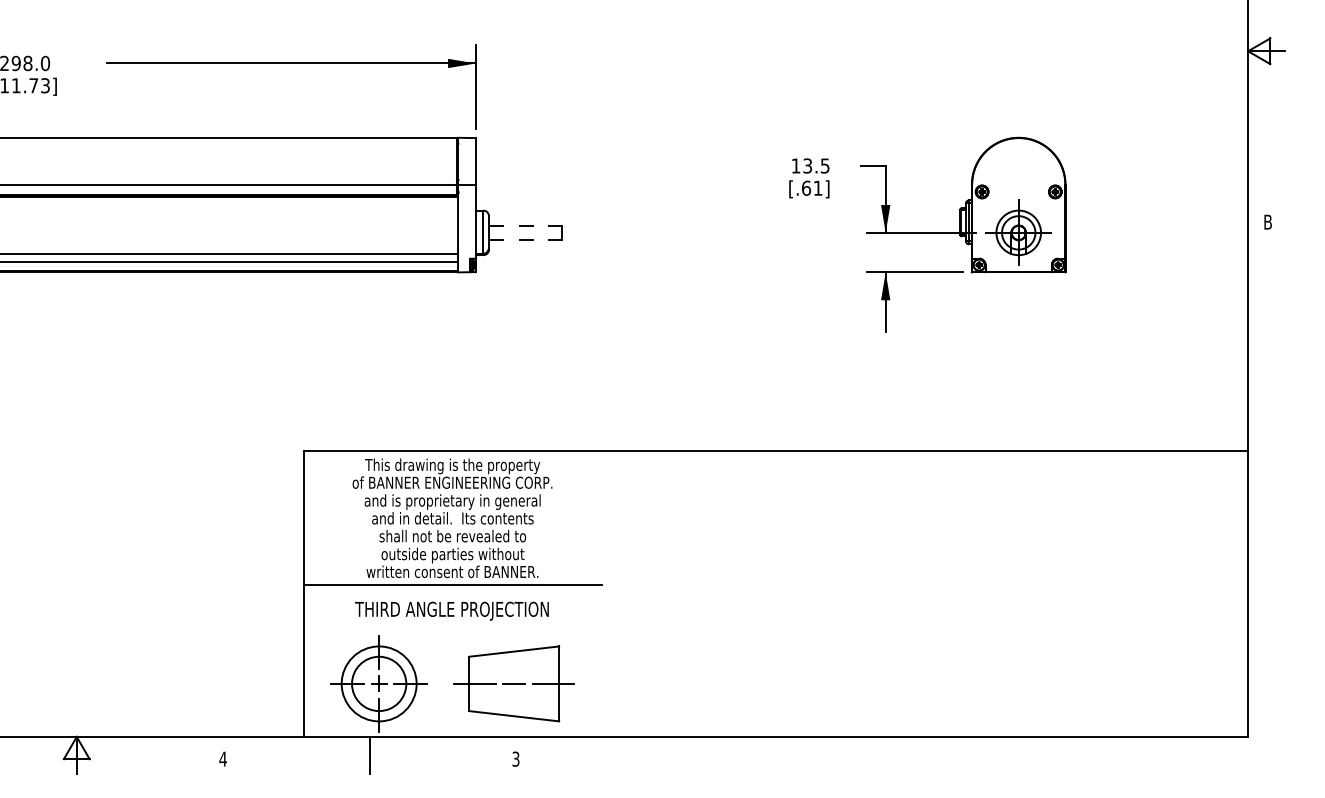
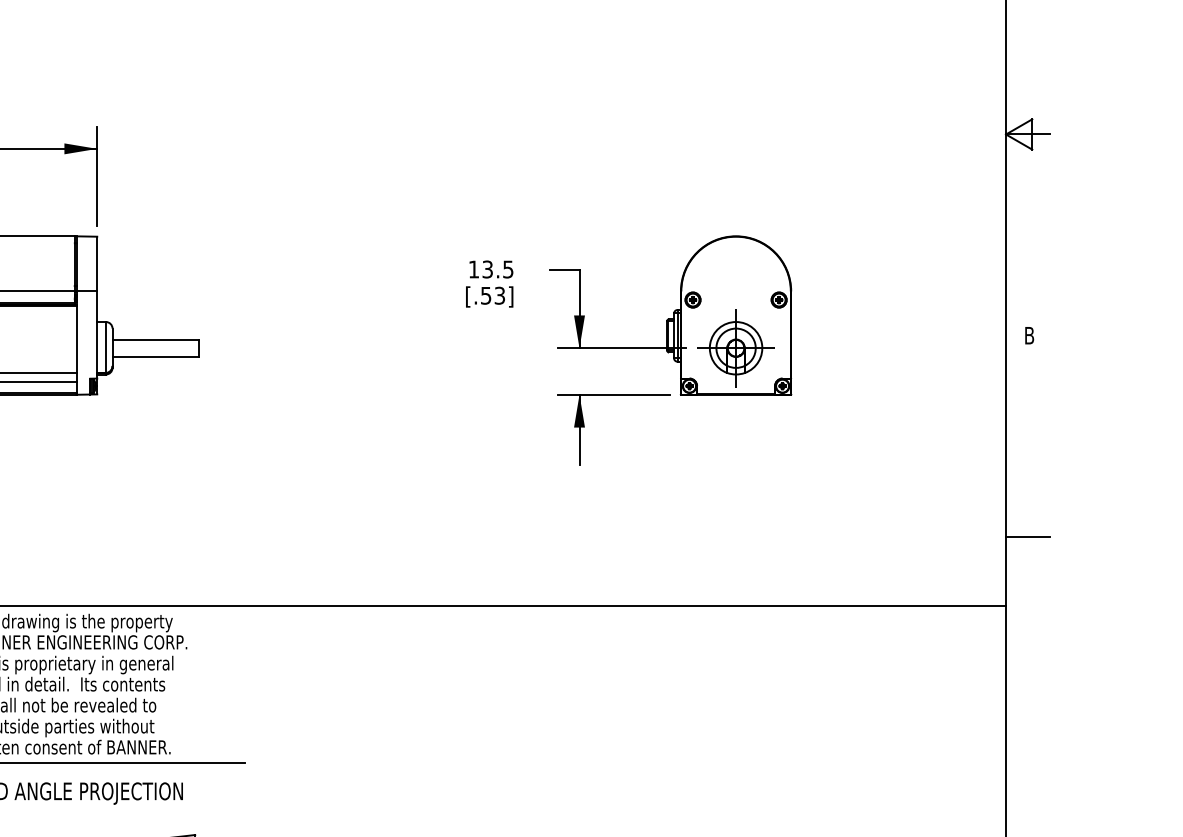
text: (812, 187) -> (493, 294), [.61] -> [.53]
line: (525, 225) -> (155, 339), dashed -> solid
line: (525, 239) -> (155, 356), dashed -> solid
line: (1266, 393) -> (1027, 537), added

